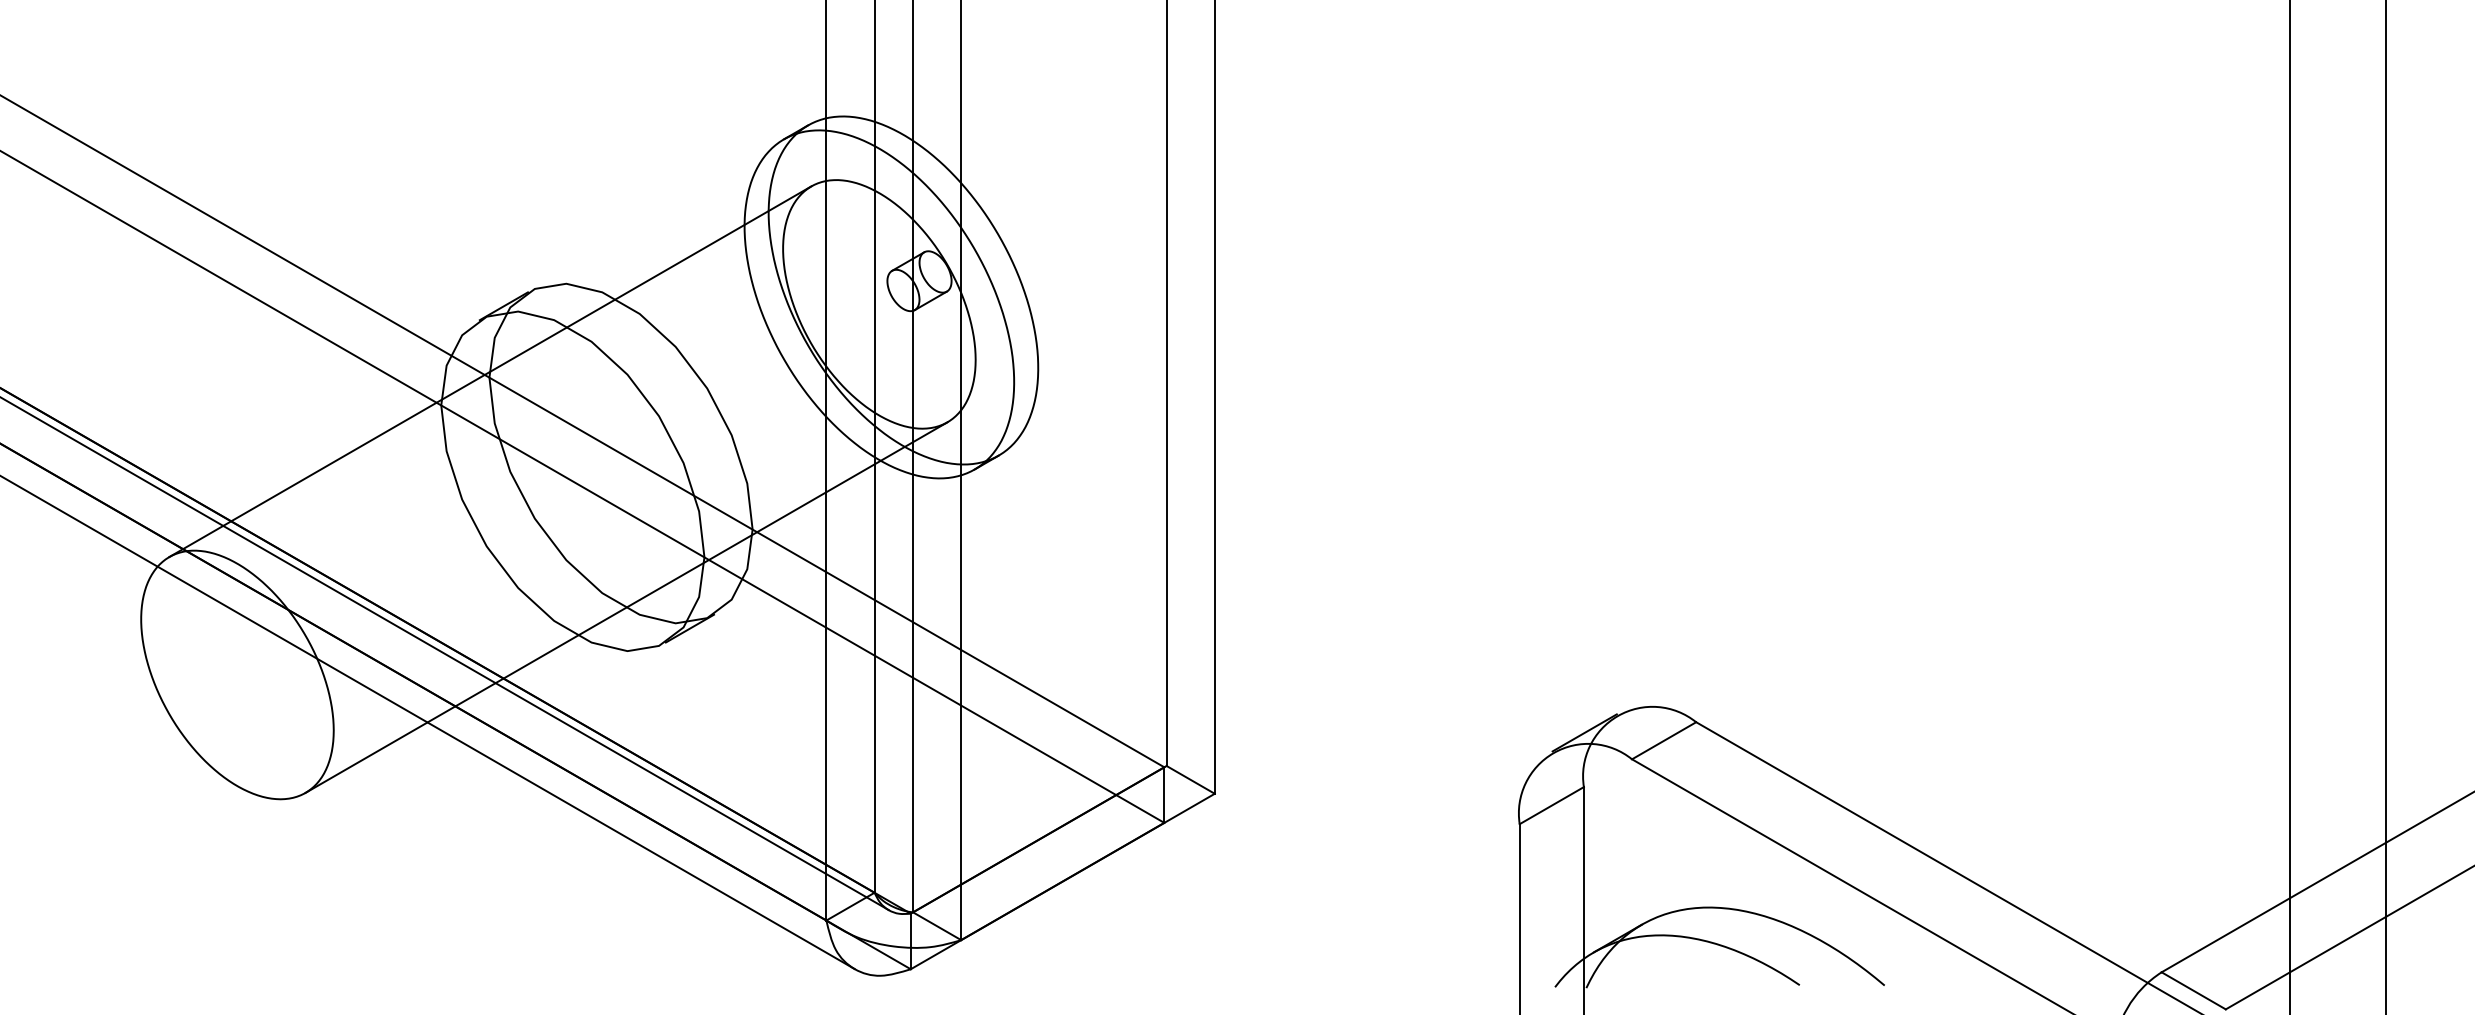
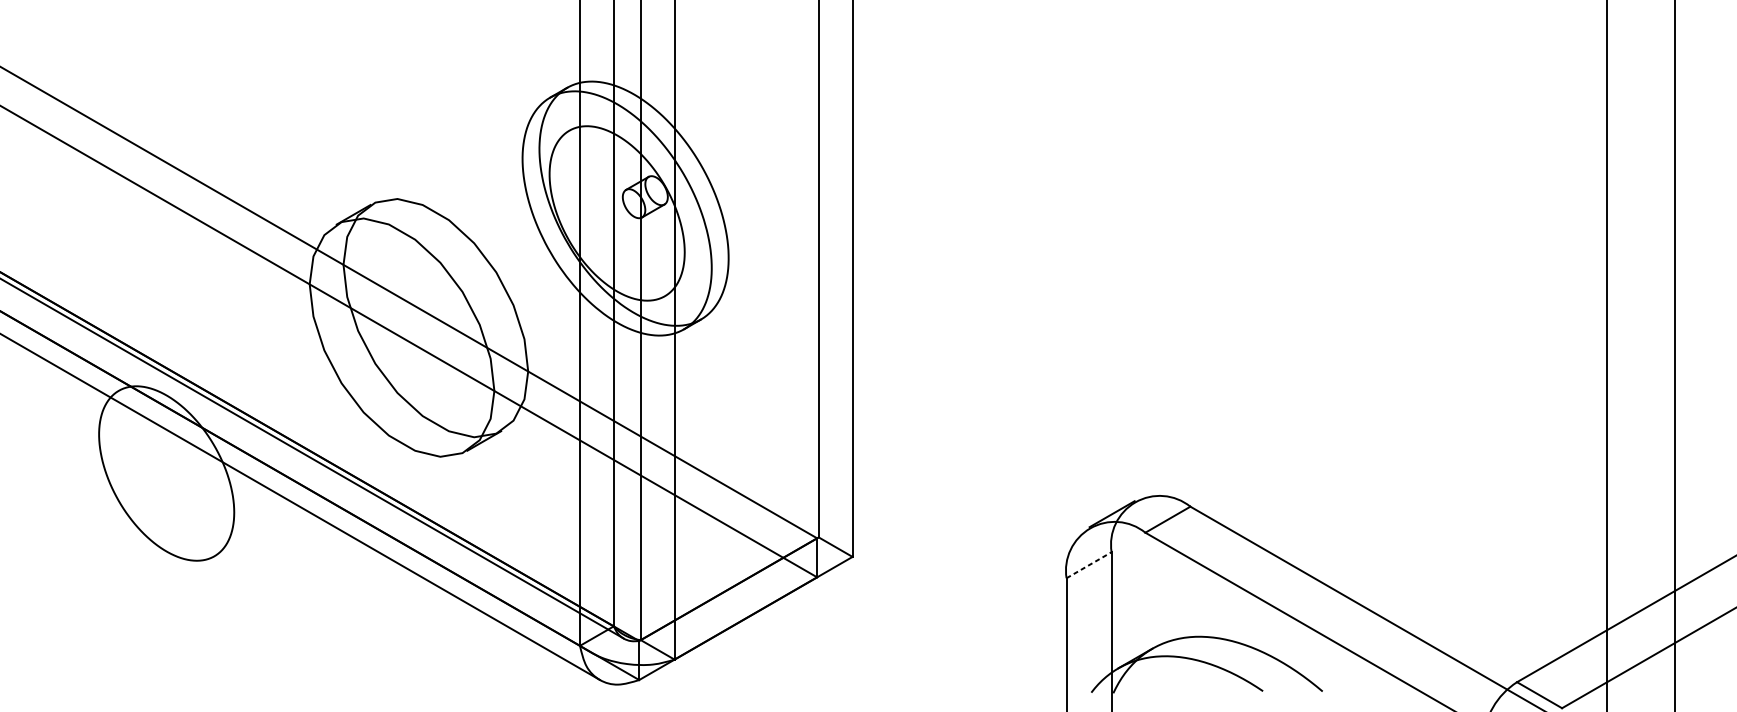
line: (490, 371) -> (344, 260), removed
line: (626, 607) -> (439, 426), removed
line: (1552, 805) -> (1089, 565), solid -> dashed

